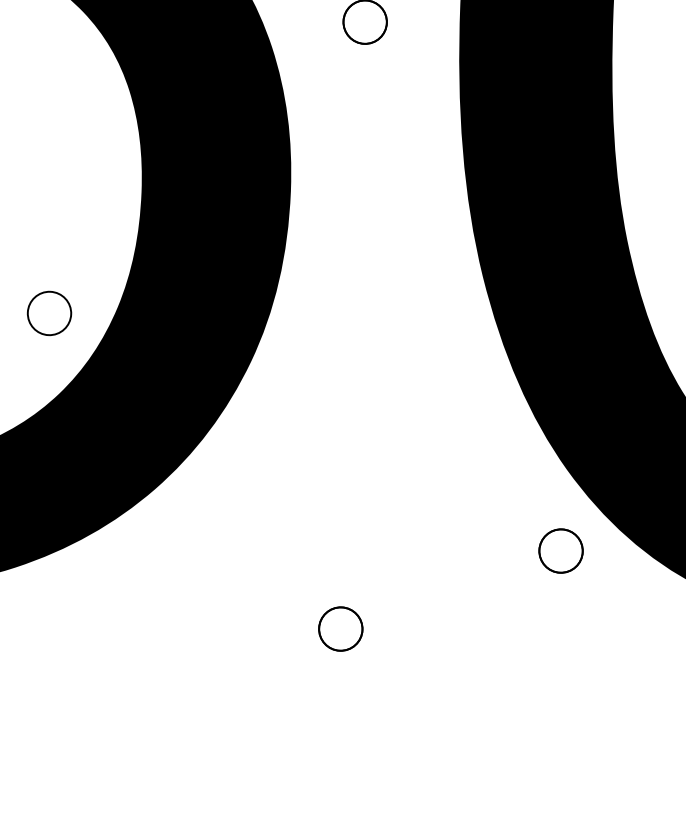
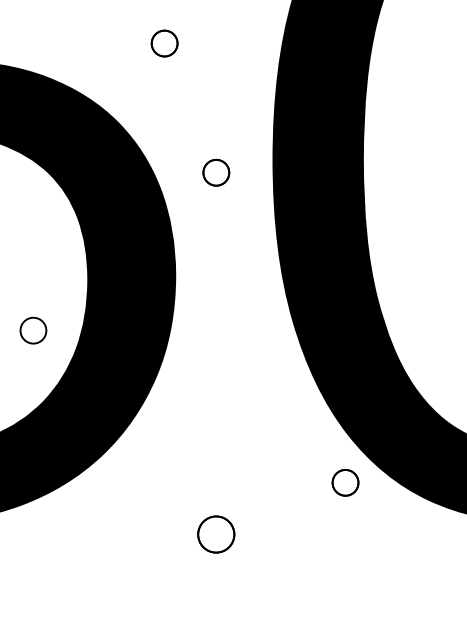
part: (49, 313) -> (33, 330), moved
part: (341, 629) -> (216, 534), size x1.4

